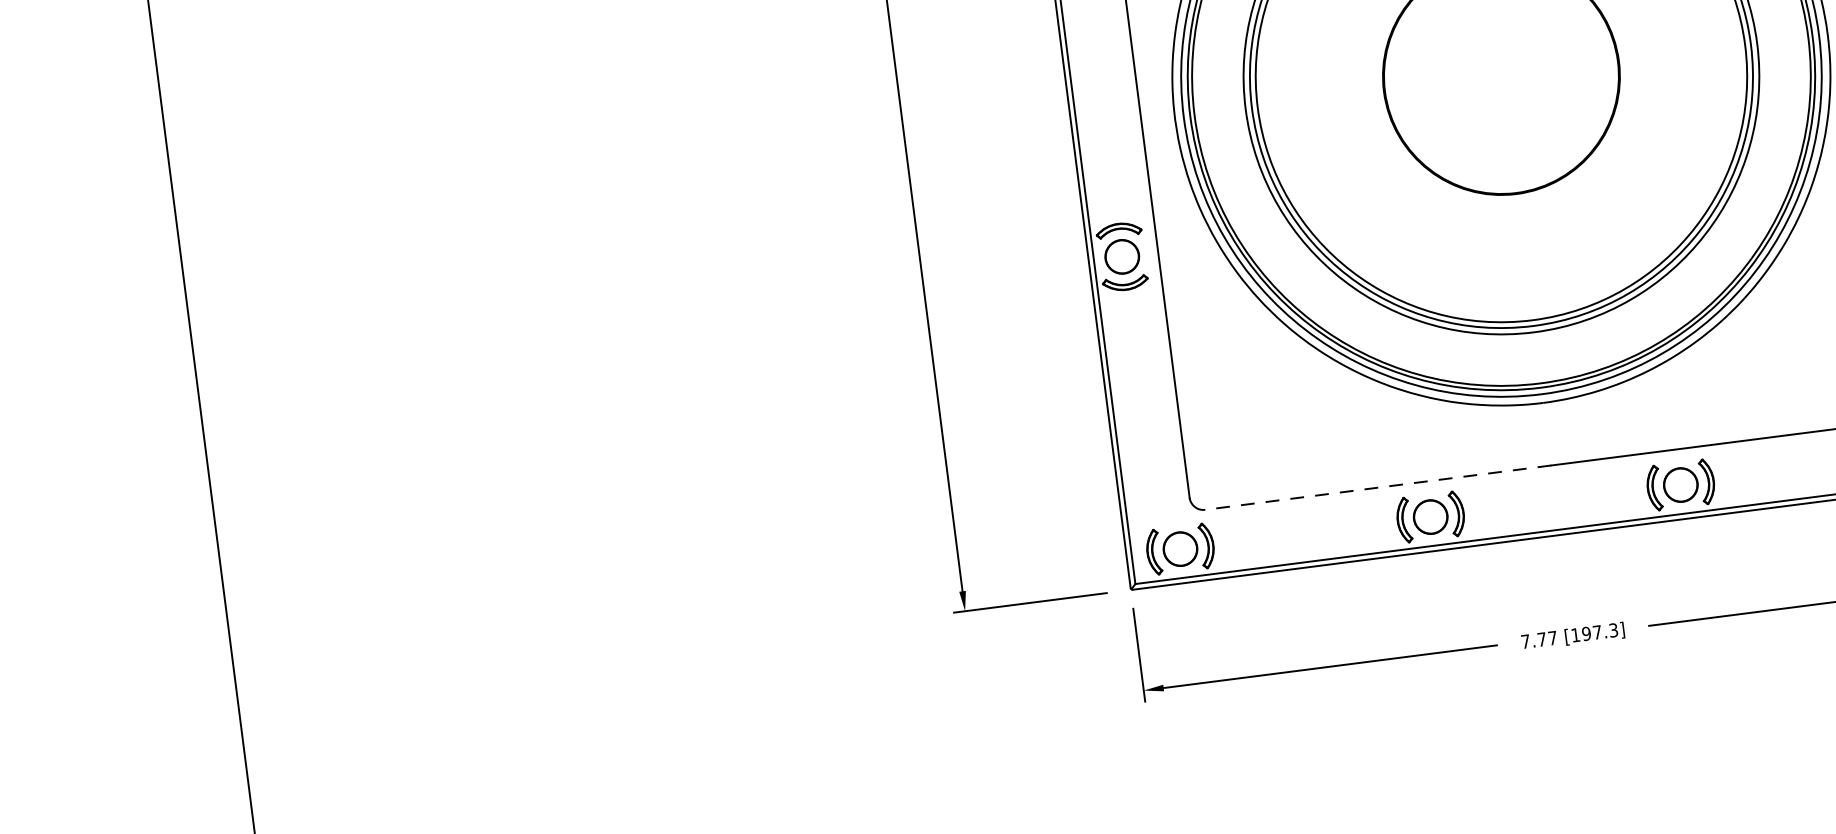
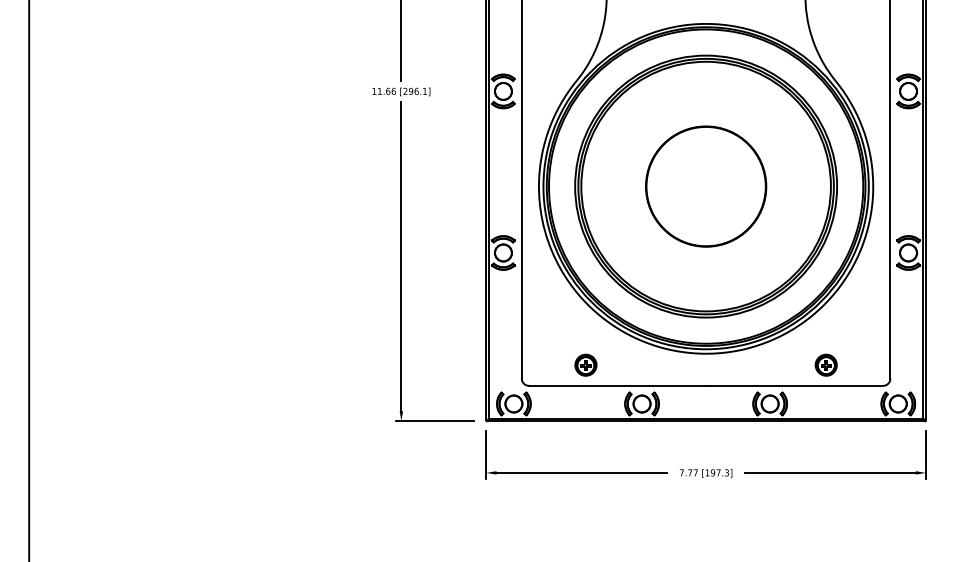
part: (1779, 394) -> (825, 364), added
part: (1310, 454) -> (585, 364), added
line: (1378, 487) -> (617, 385), dashed -> solid

